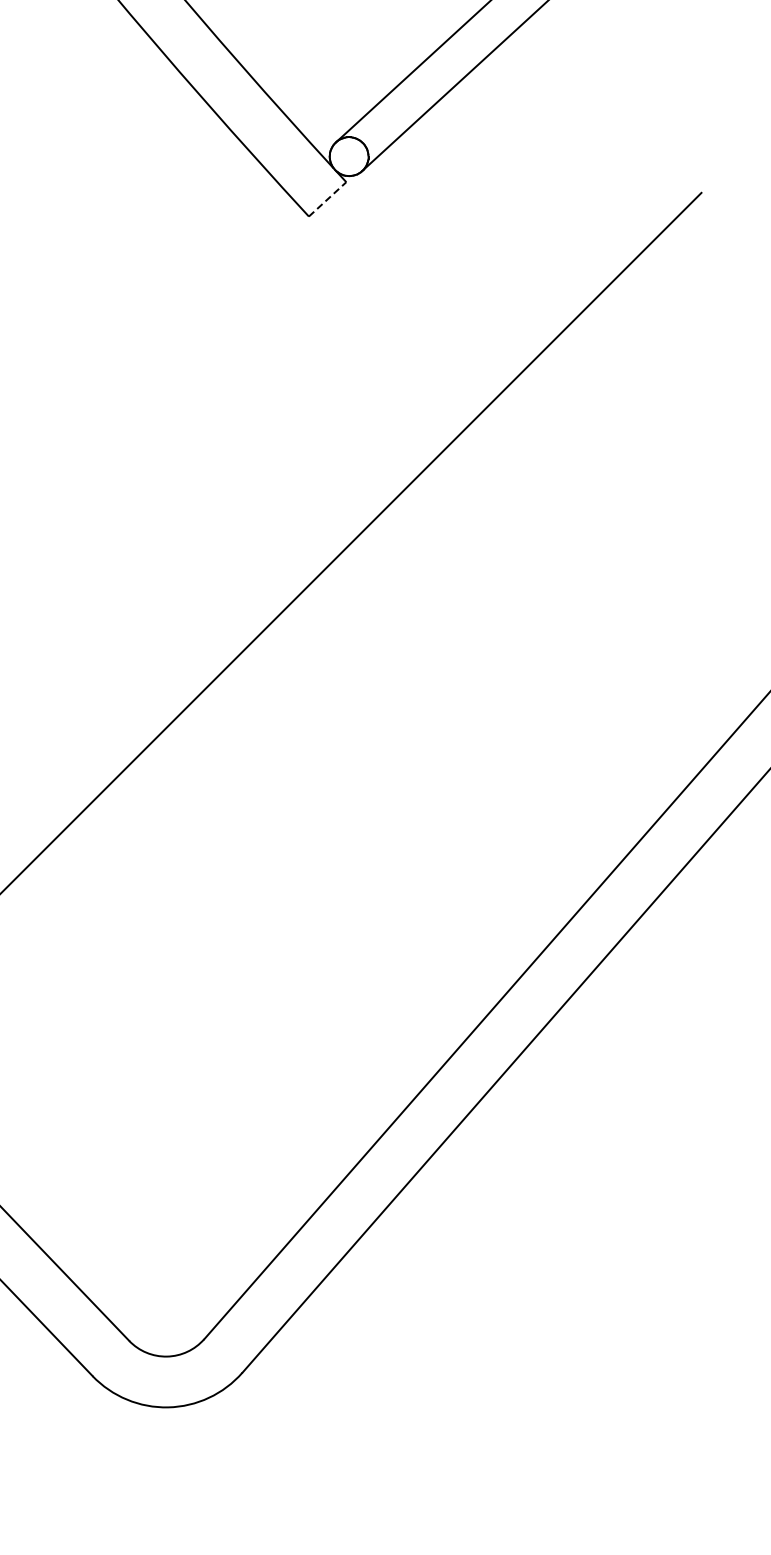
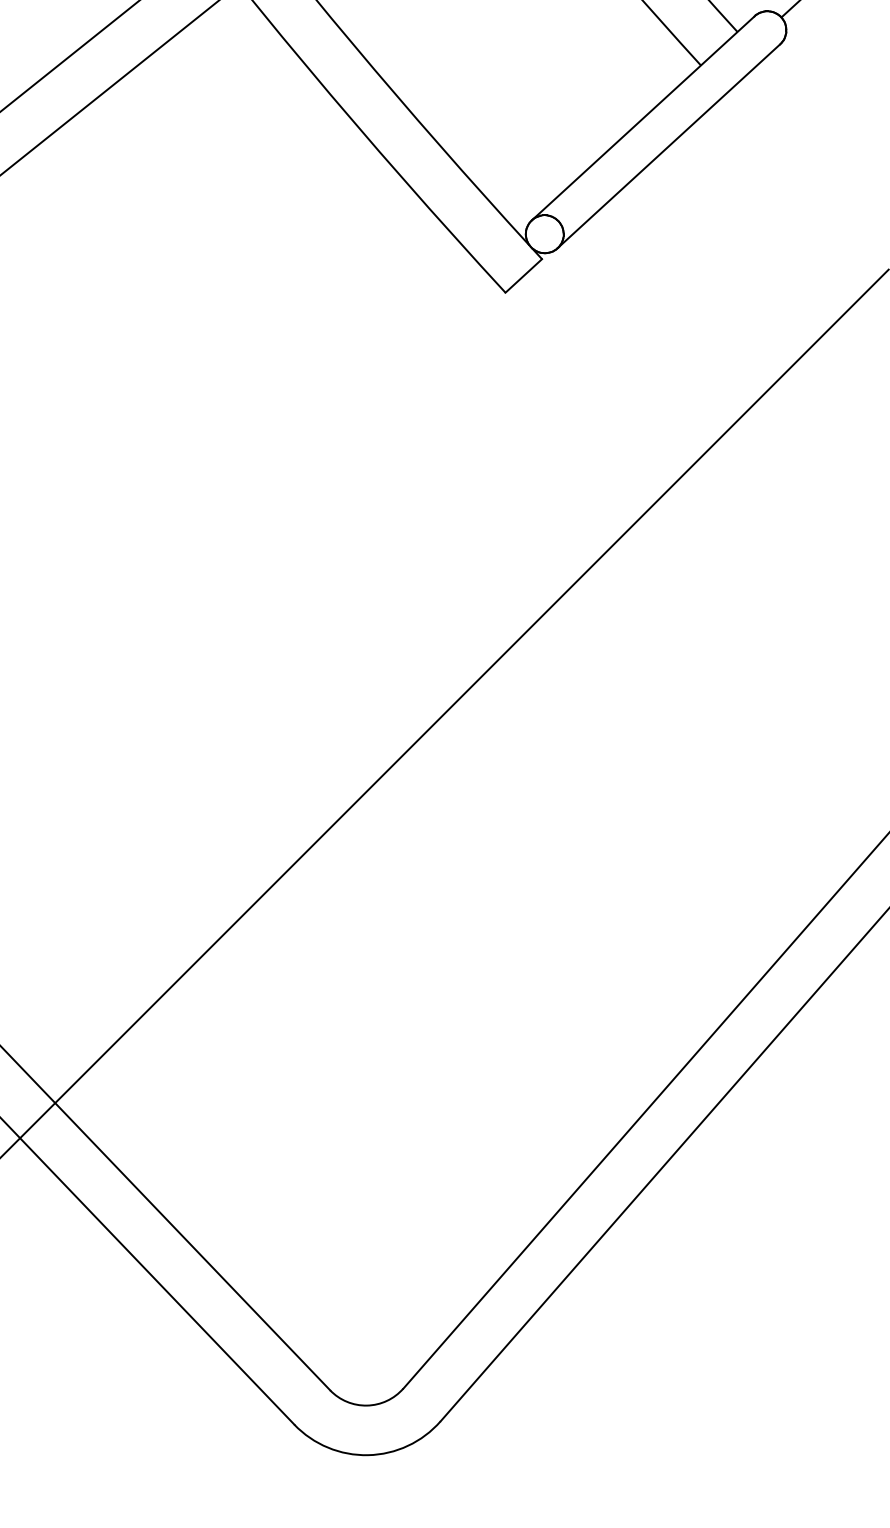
line: (327, 198) -> (523, 275), dashed -> solid

